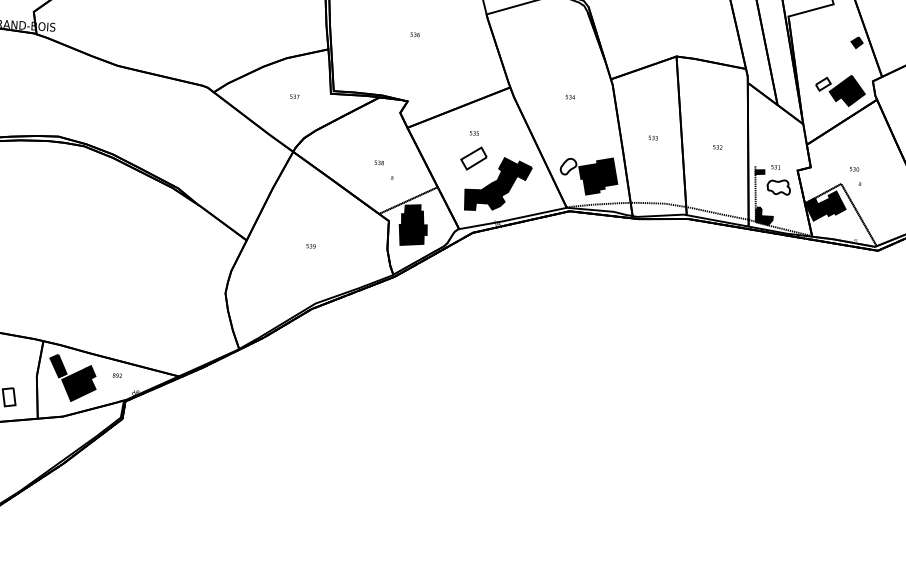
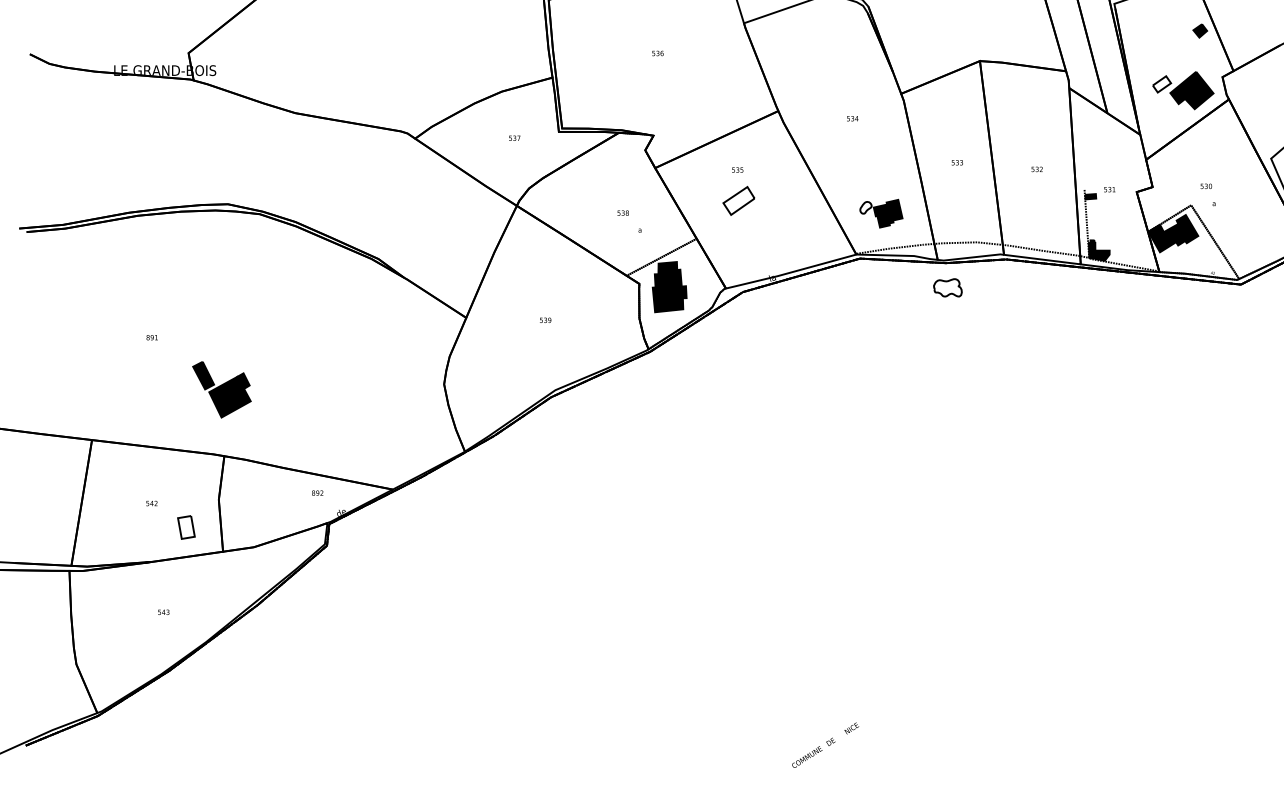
part: (589, 175) -> (881, 213), size x0.6
part: (498, 184) -> (770, 230), removed
part: (778, 186) -> (947, 287), moved
part: (72, 378) -> (221, 389), moved

